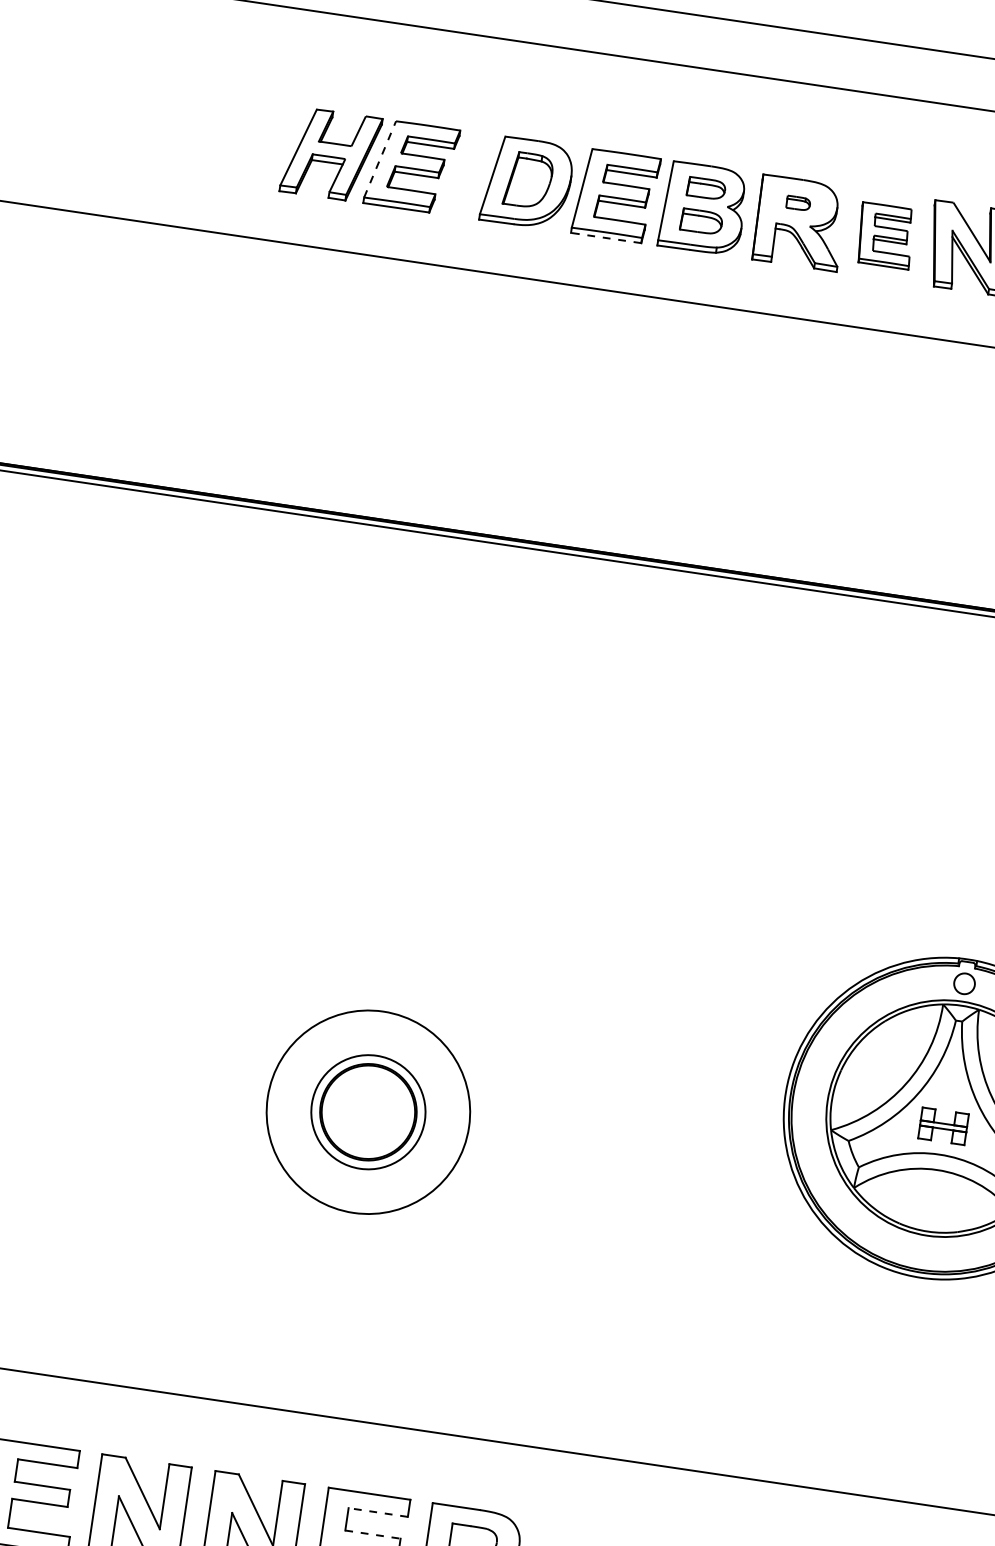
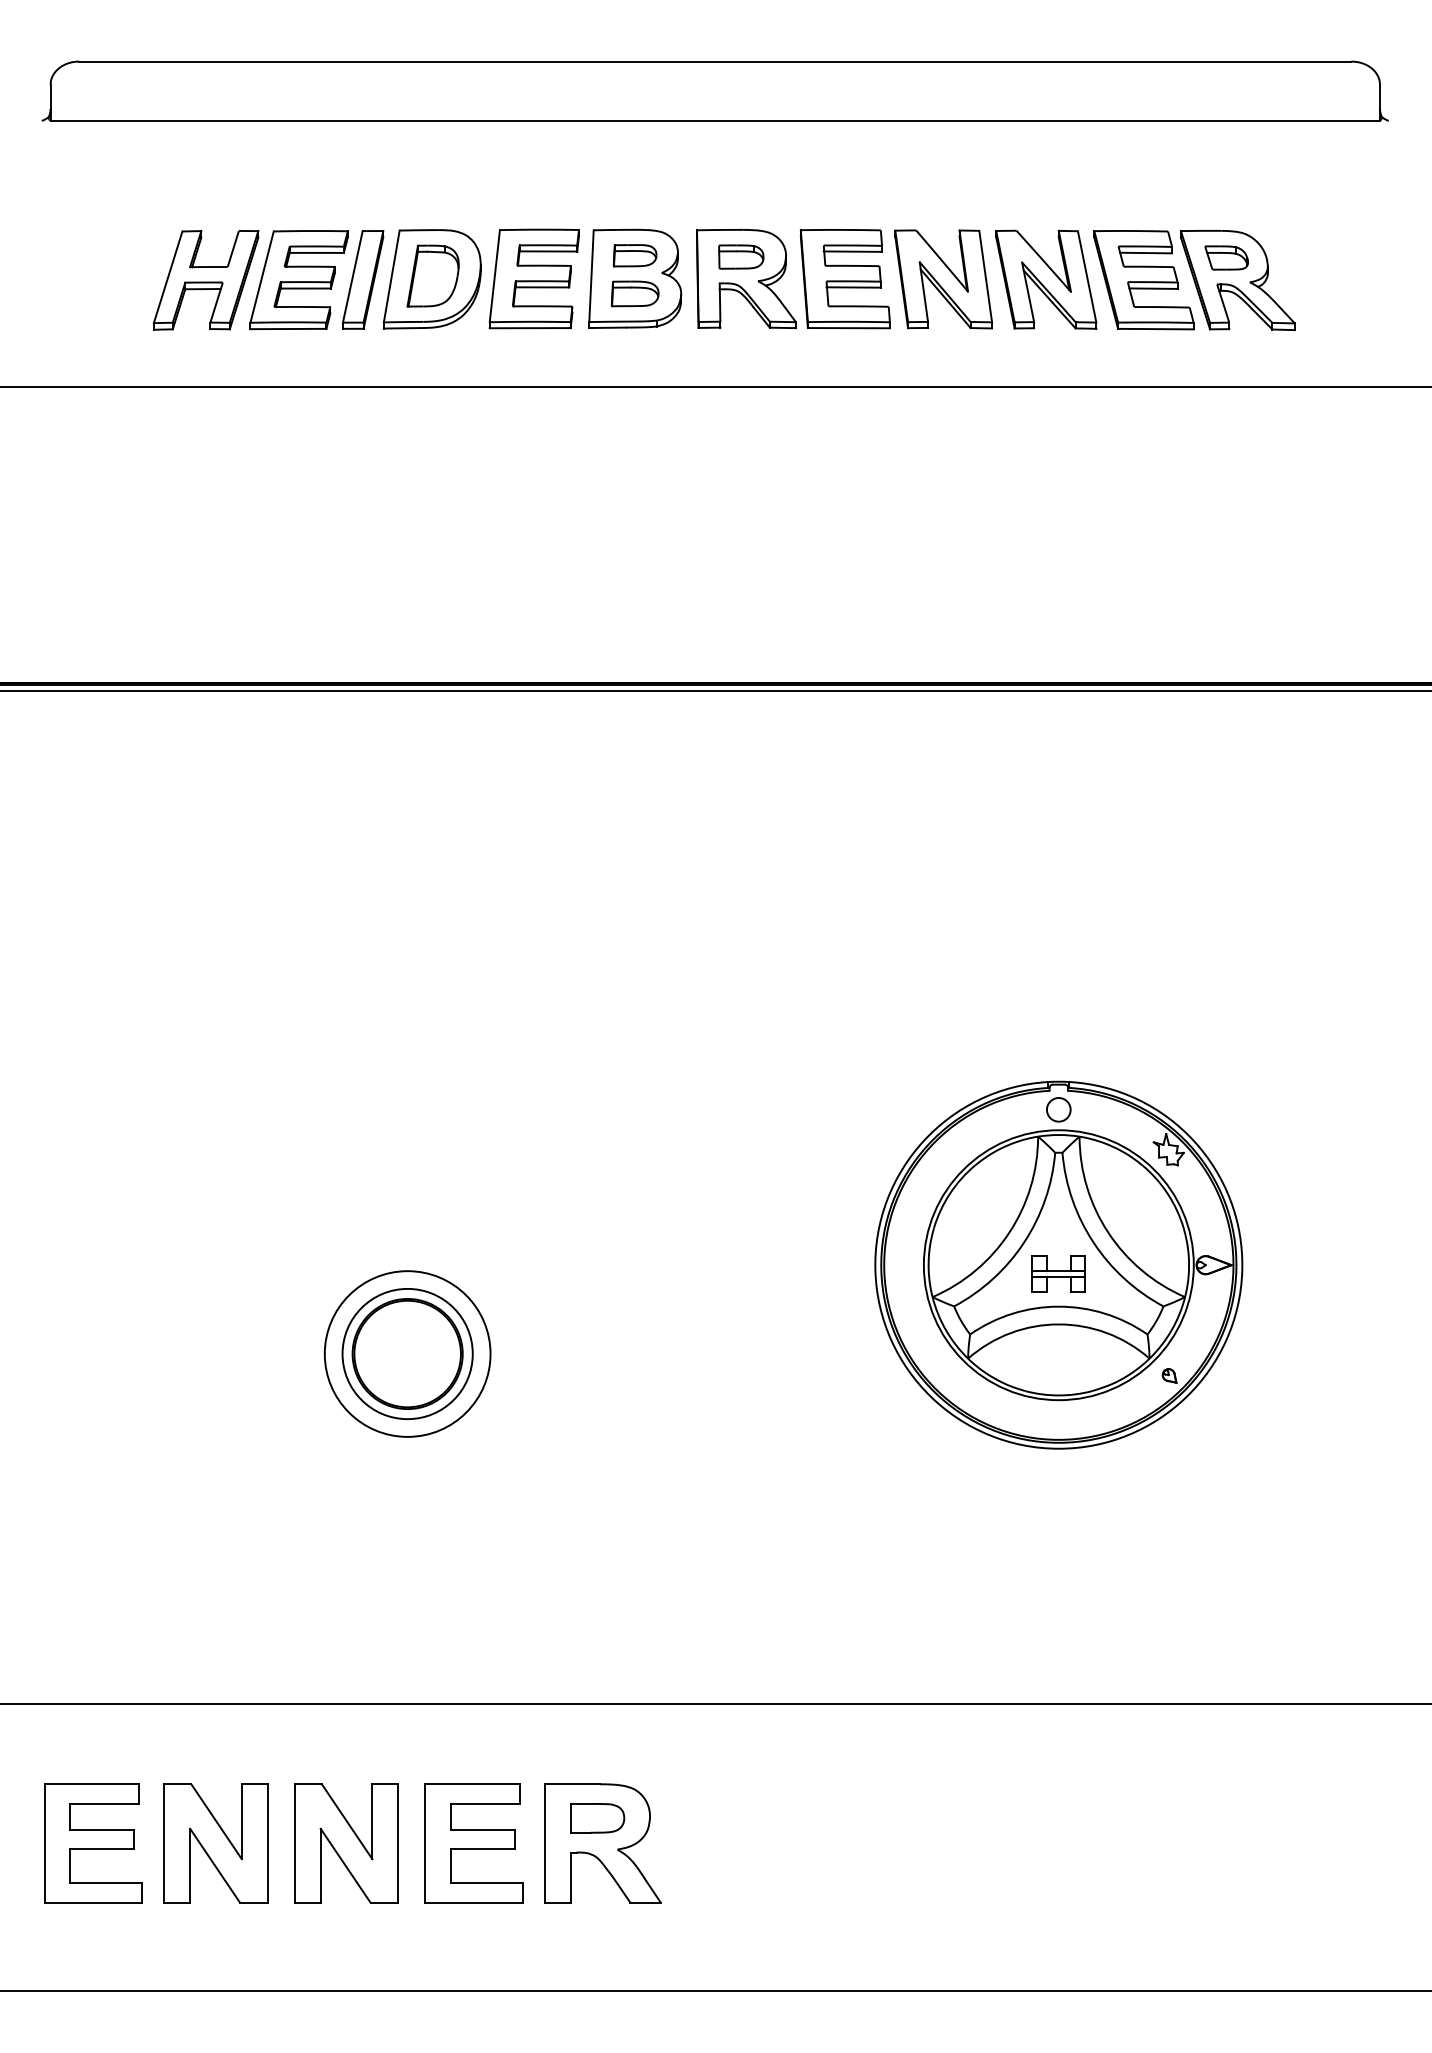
line: (380, 158) -> (262, 276), dashed -> solid
part: (467, 174) -> (363, 279), added
part: (798, 202) -> (741, 256), size x1.67
part: (885, 236) -> (844, 279), size x1.43
line: (605, 238) -> (529, 328), dashed -> solid
circle: (368, 1111) -> (407, 1353), size x0.71
line: (377, 1512) -> (484, 1803), dashed -> solid
line: (373, 1534) -> (483, 1829), dashed -> solid

